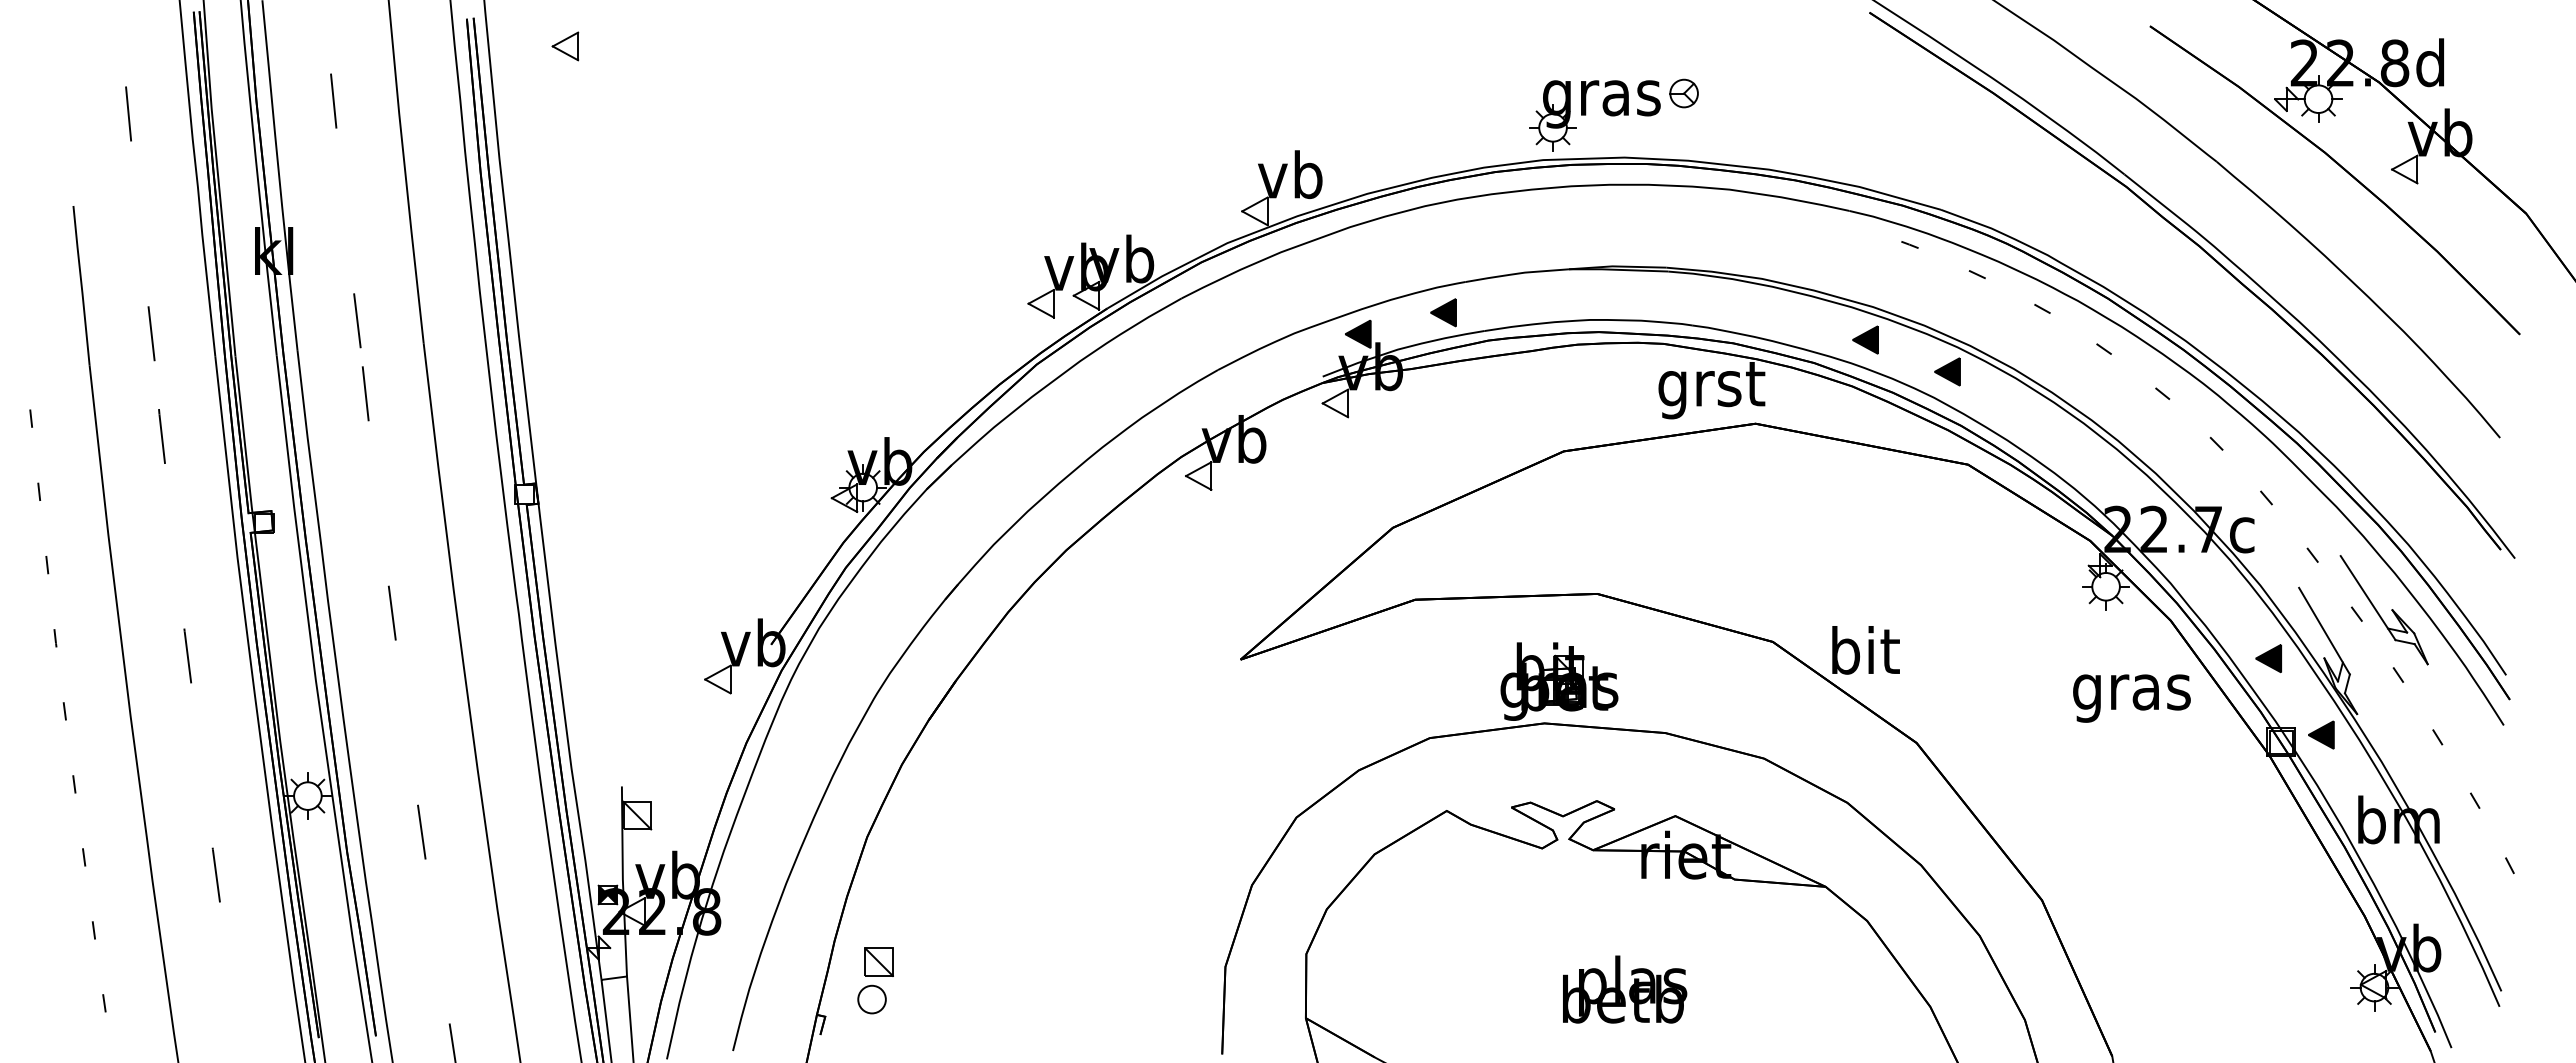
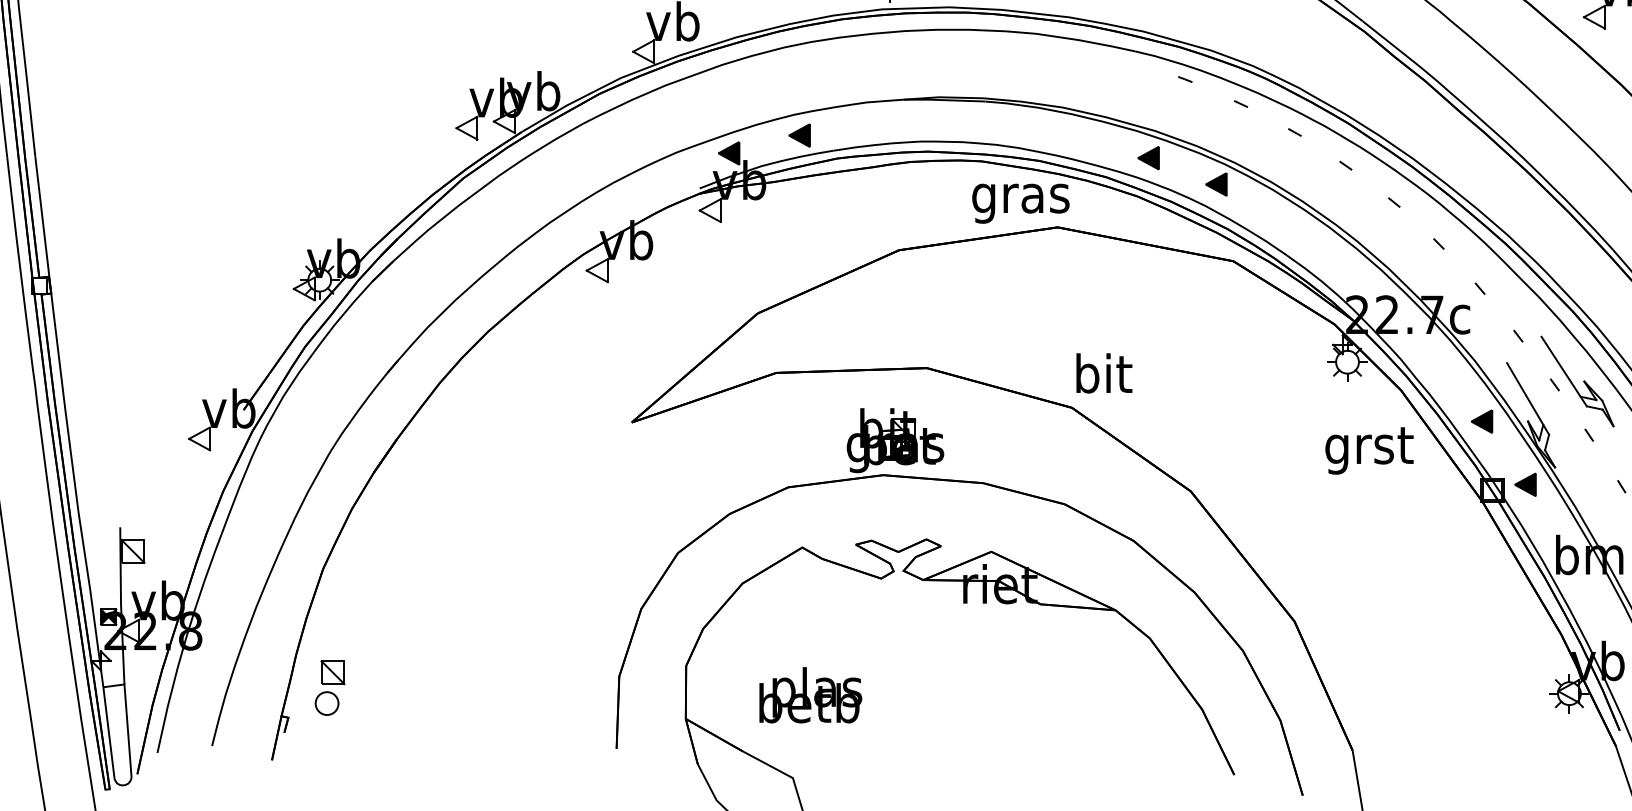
text: (1711, 390) -> (1021, 199), grst -> gras
text: (1865, 650) -> (1103, 373), moved
text: (2131, 693) -> (1368, 450), gras -> grst
text: (1625, 989) -> (811, 695), moved

